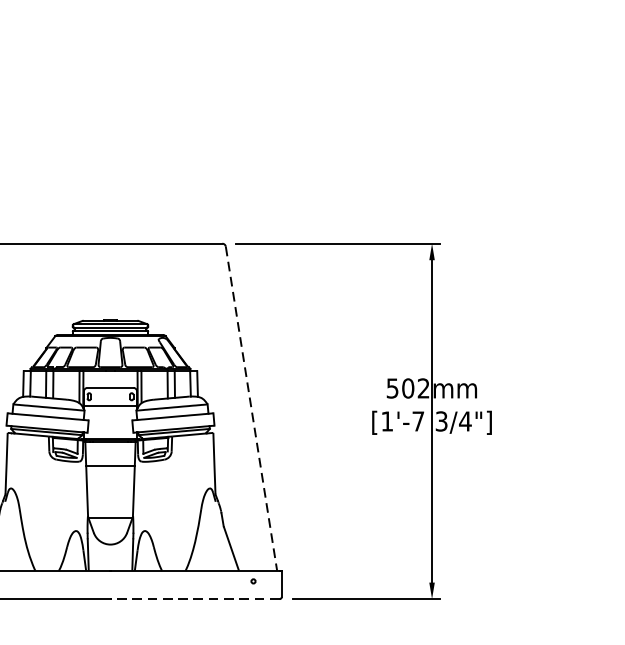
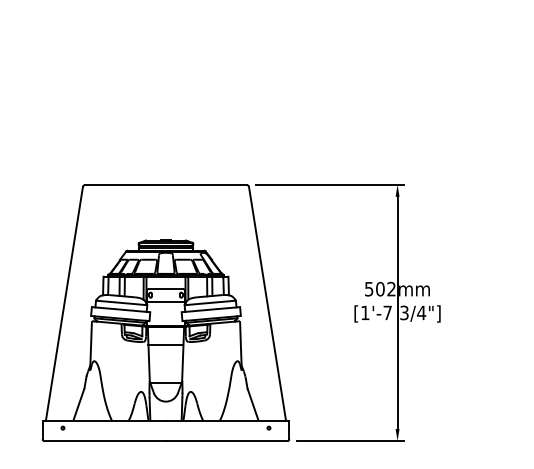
line: (251, 409) -> (267, 304), dashed -> solid
line: (194, 598) -> (226, 440), dashed -> solid

